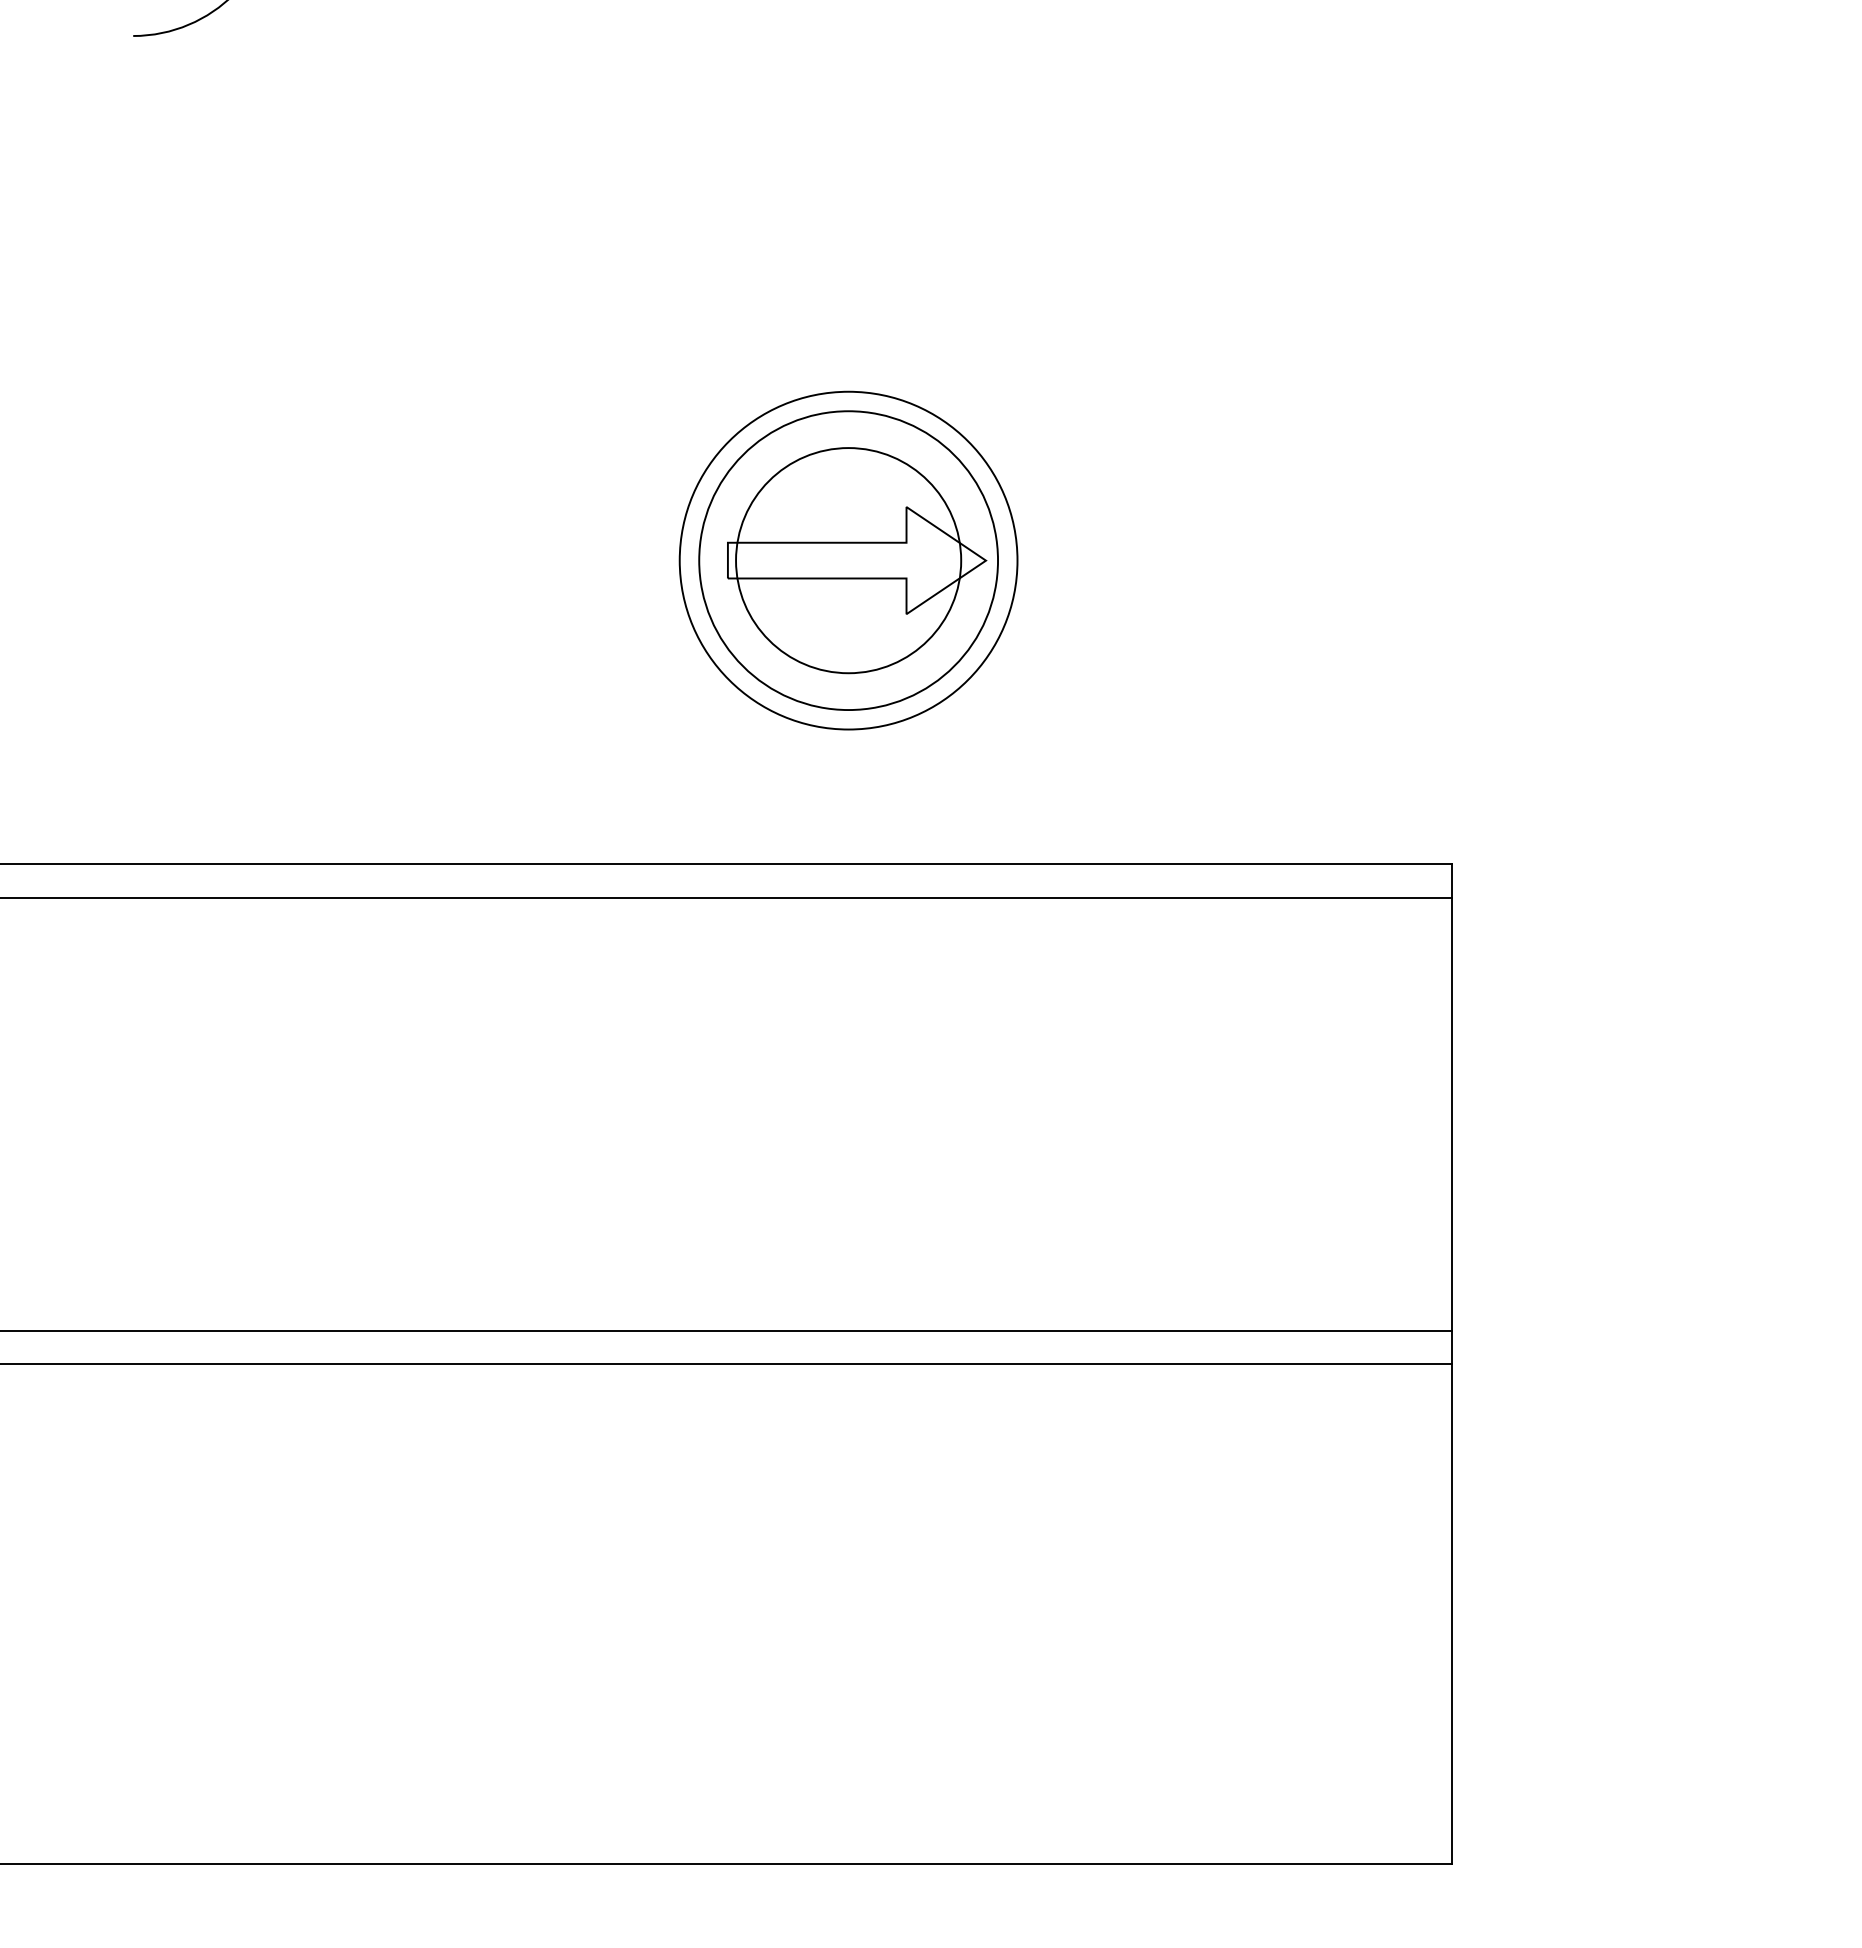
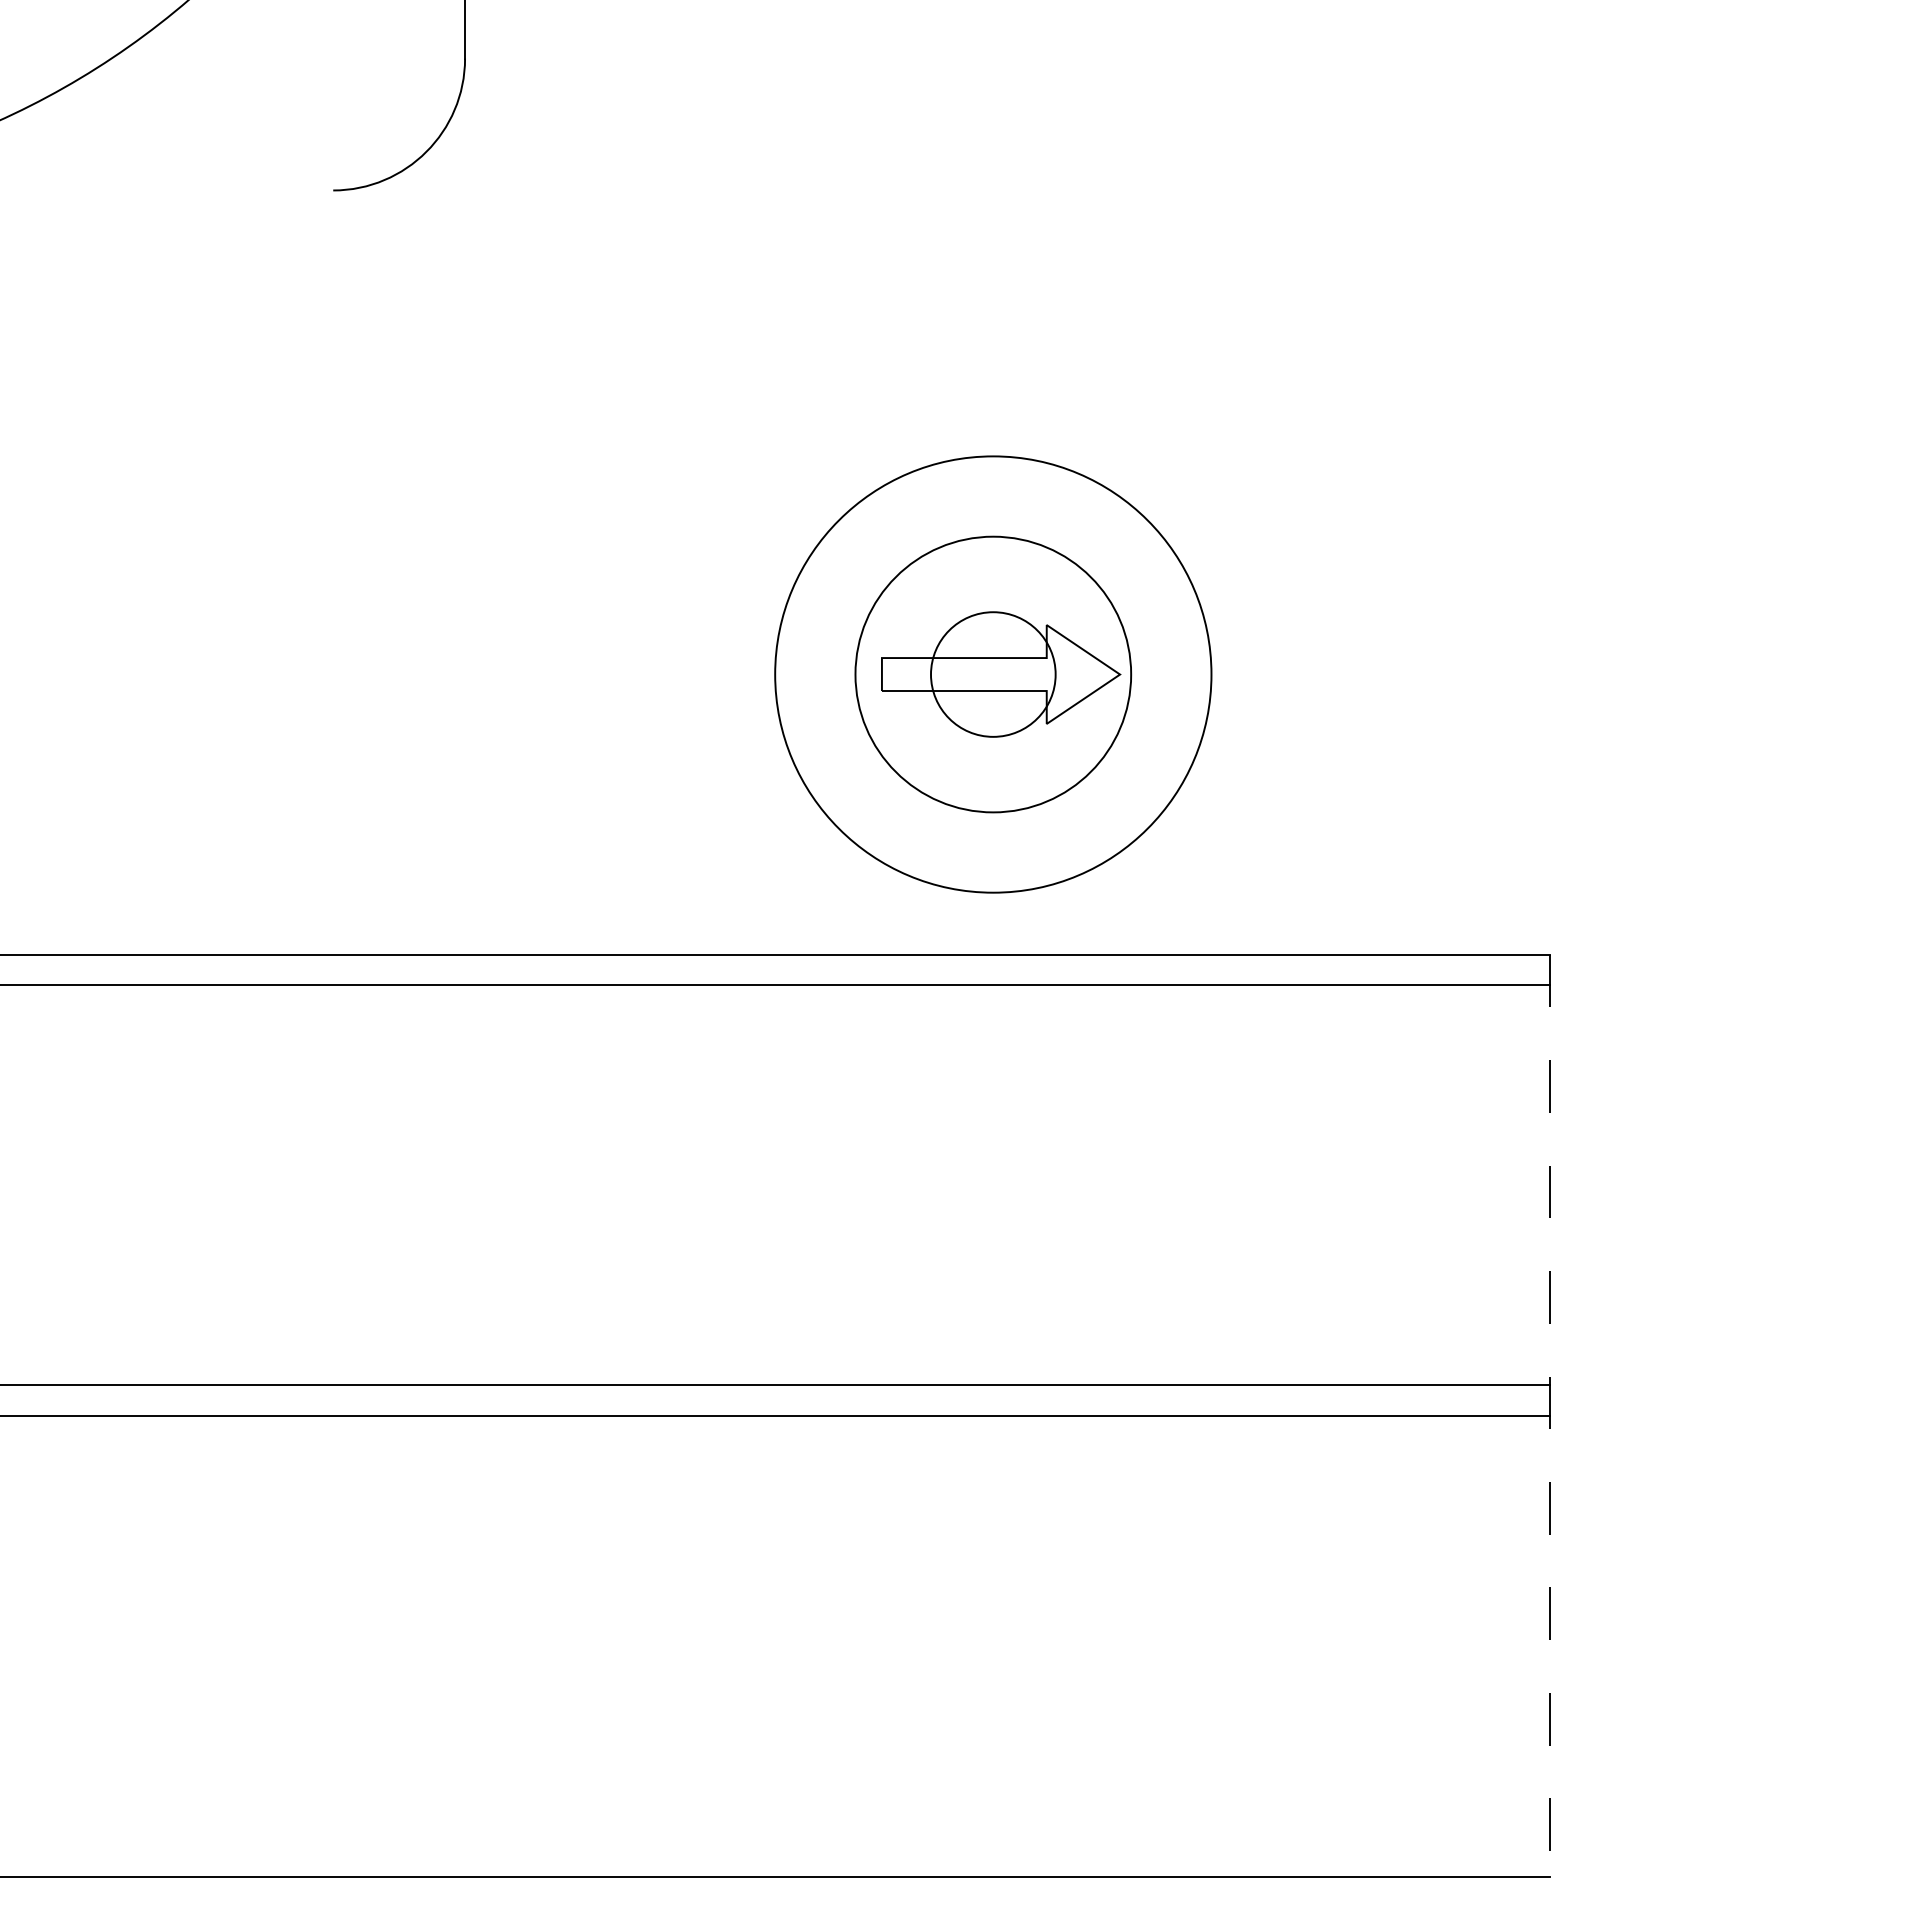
circle: (848, 560) -> (993, 674), size x0.6
circle: (848, 560) -> (993, 674), size x1.4
line: (1451, 1364) -> (1549, 1416), solid -> dashed

